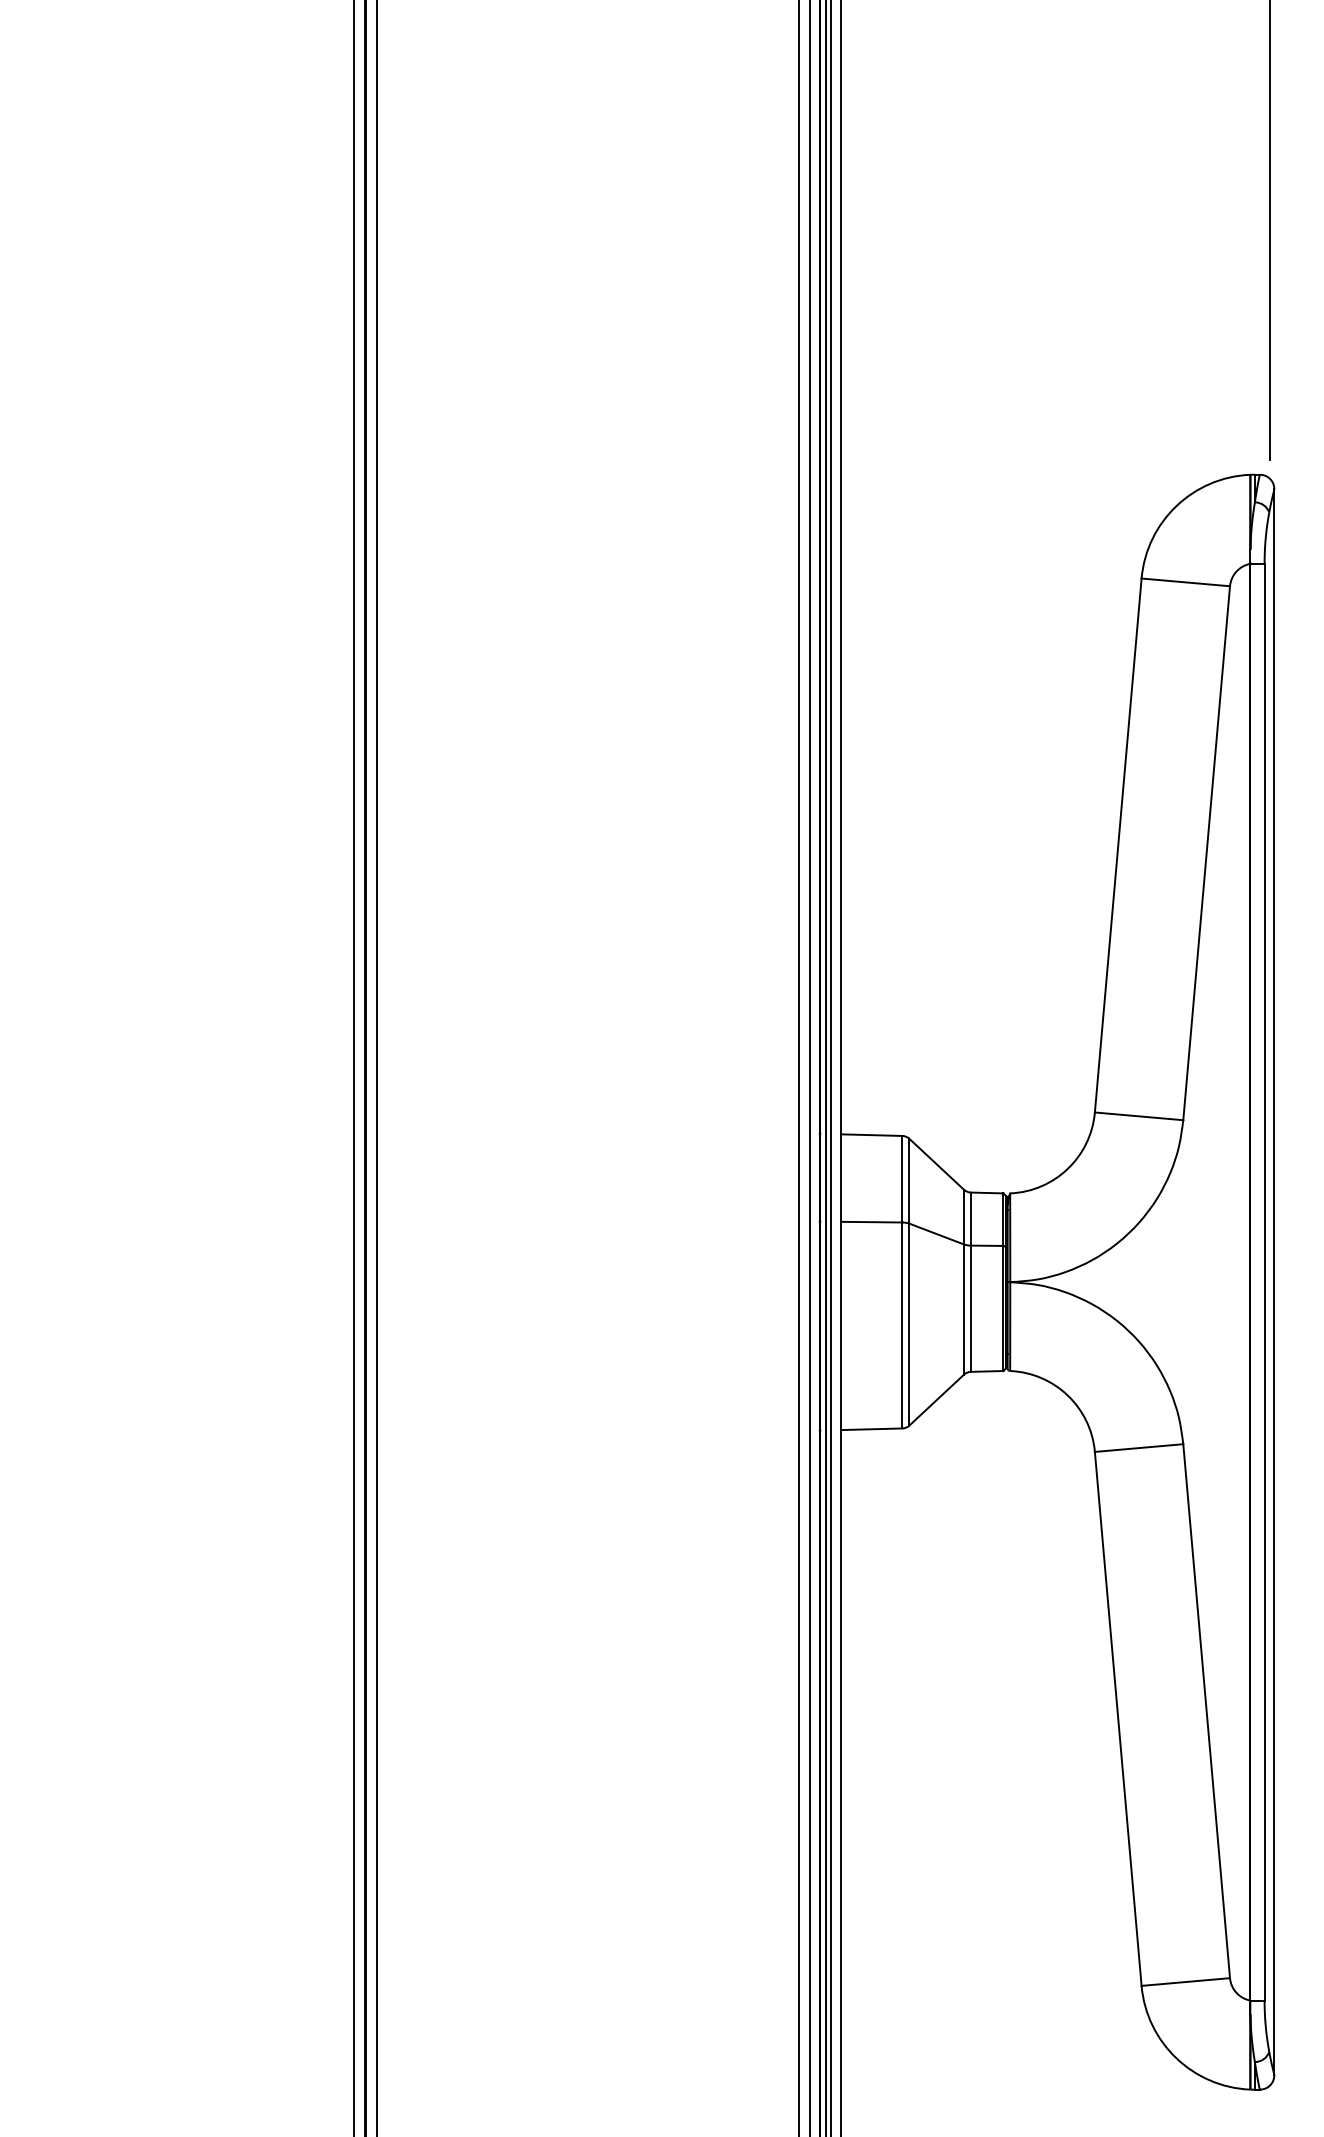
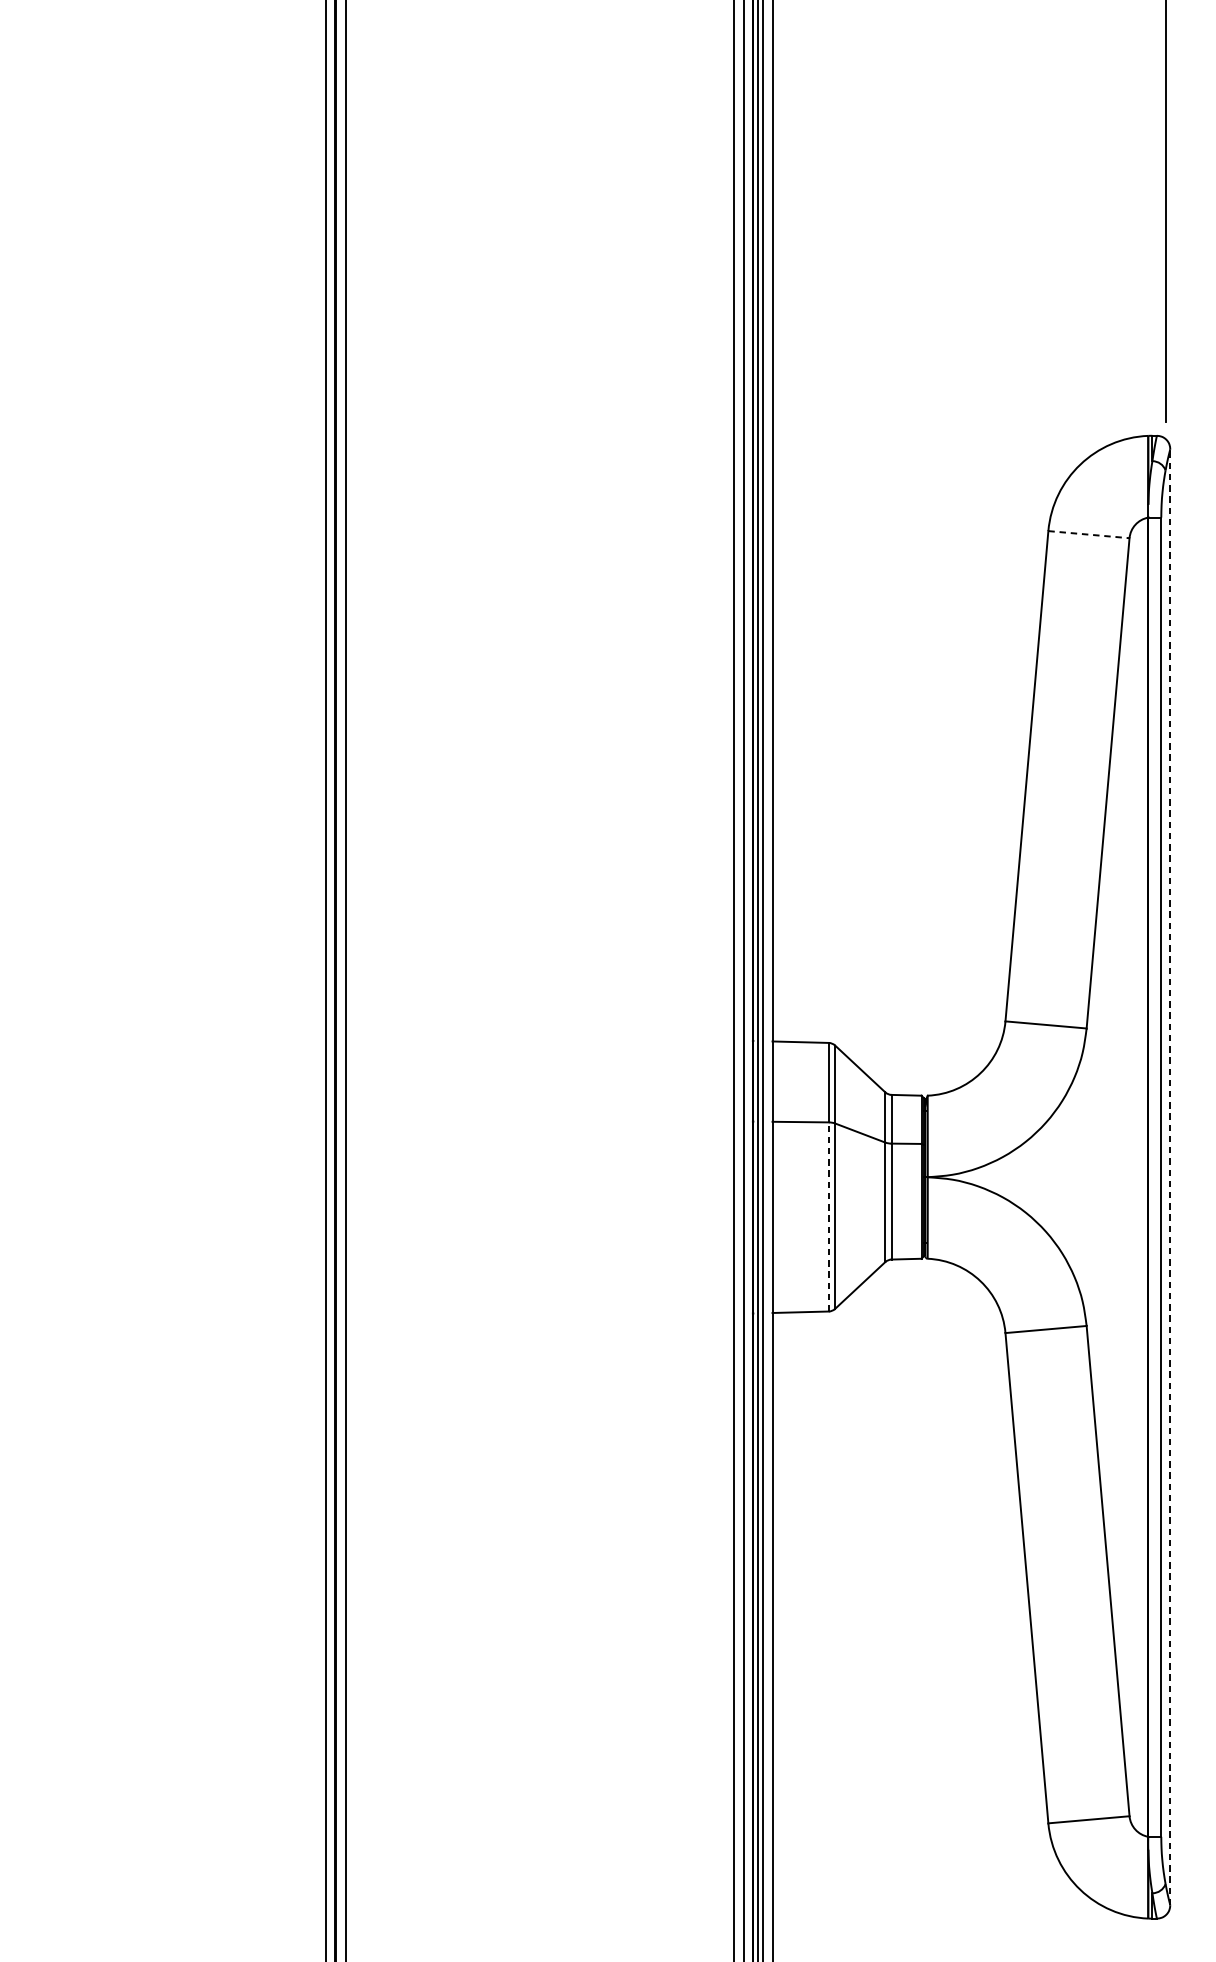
line: (1186, 582) -> (1089, 534), solid -> dashed
line: (1274, 1282) -> (1170, 1177), solid -> dashed
line: (902, 1325) -> (828, 1216), solid -> dashed

